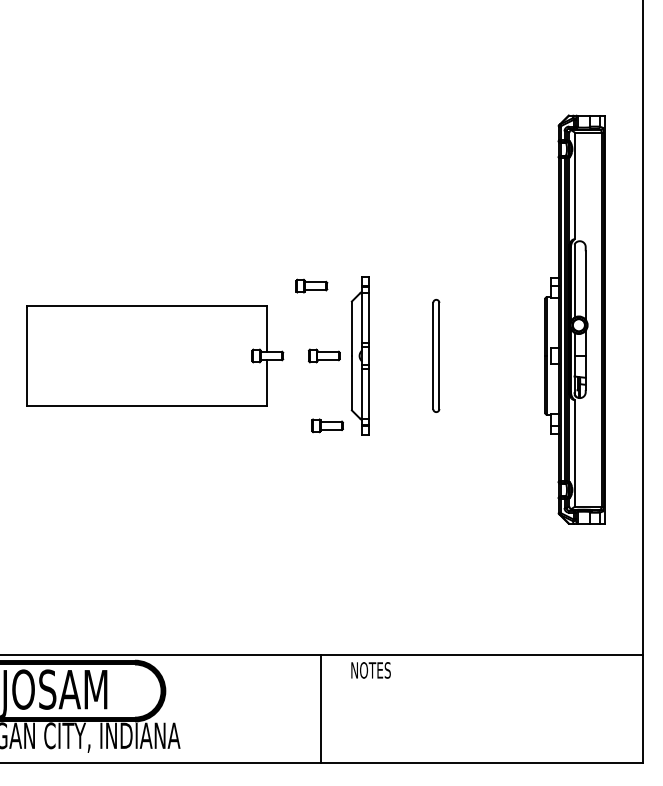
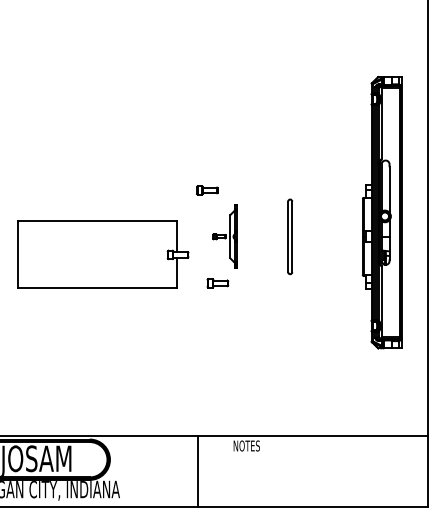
part: (155, 355) -> (103, 254), moved
part: (337, 355) -> (224, 236), size x0.6
line: (320, 708) -> (198, 471), moved

